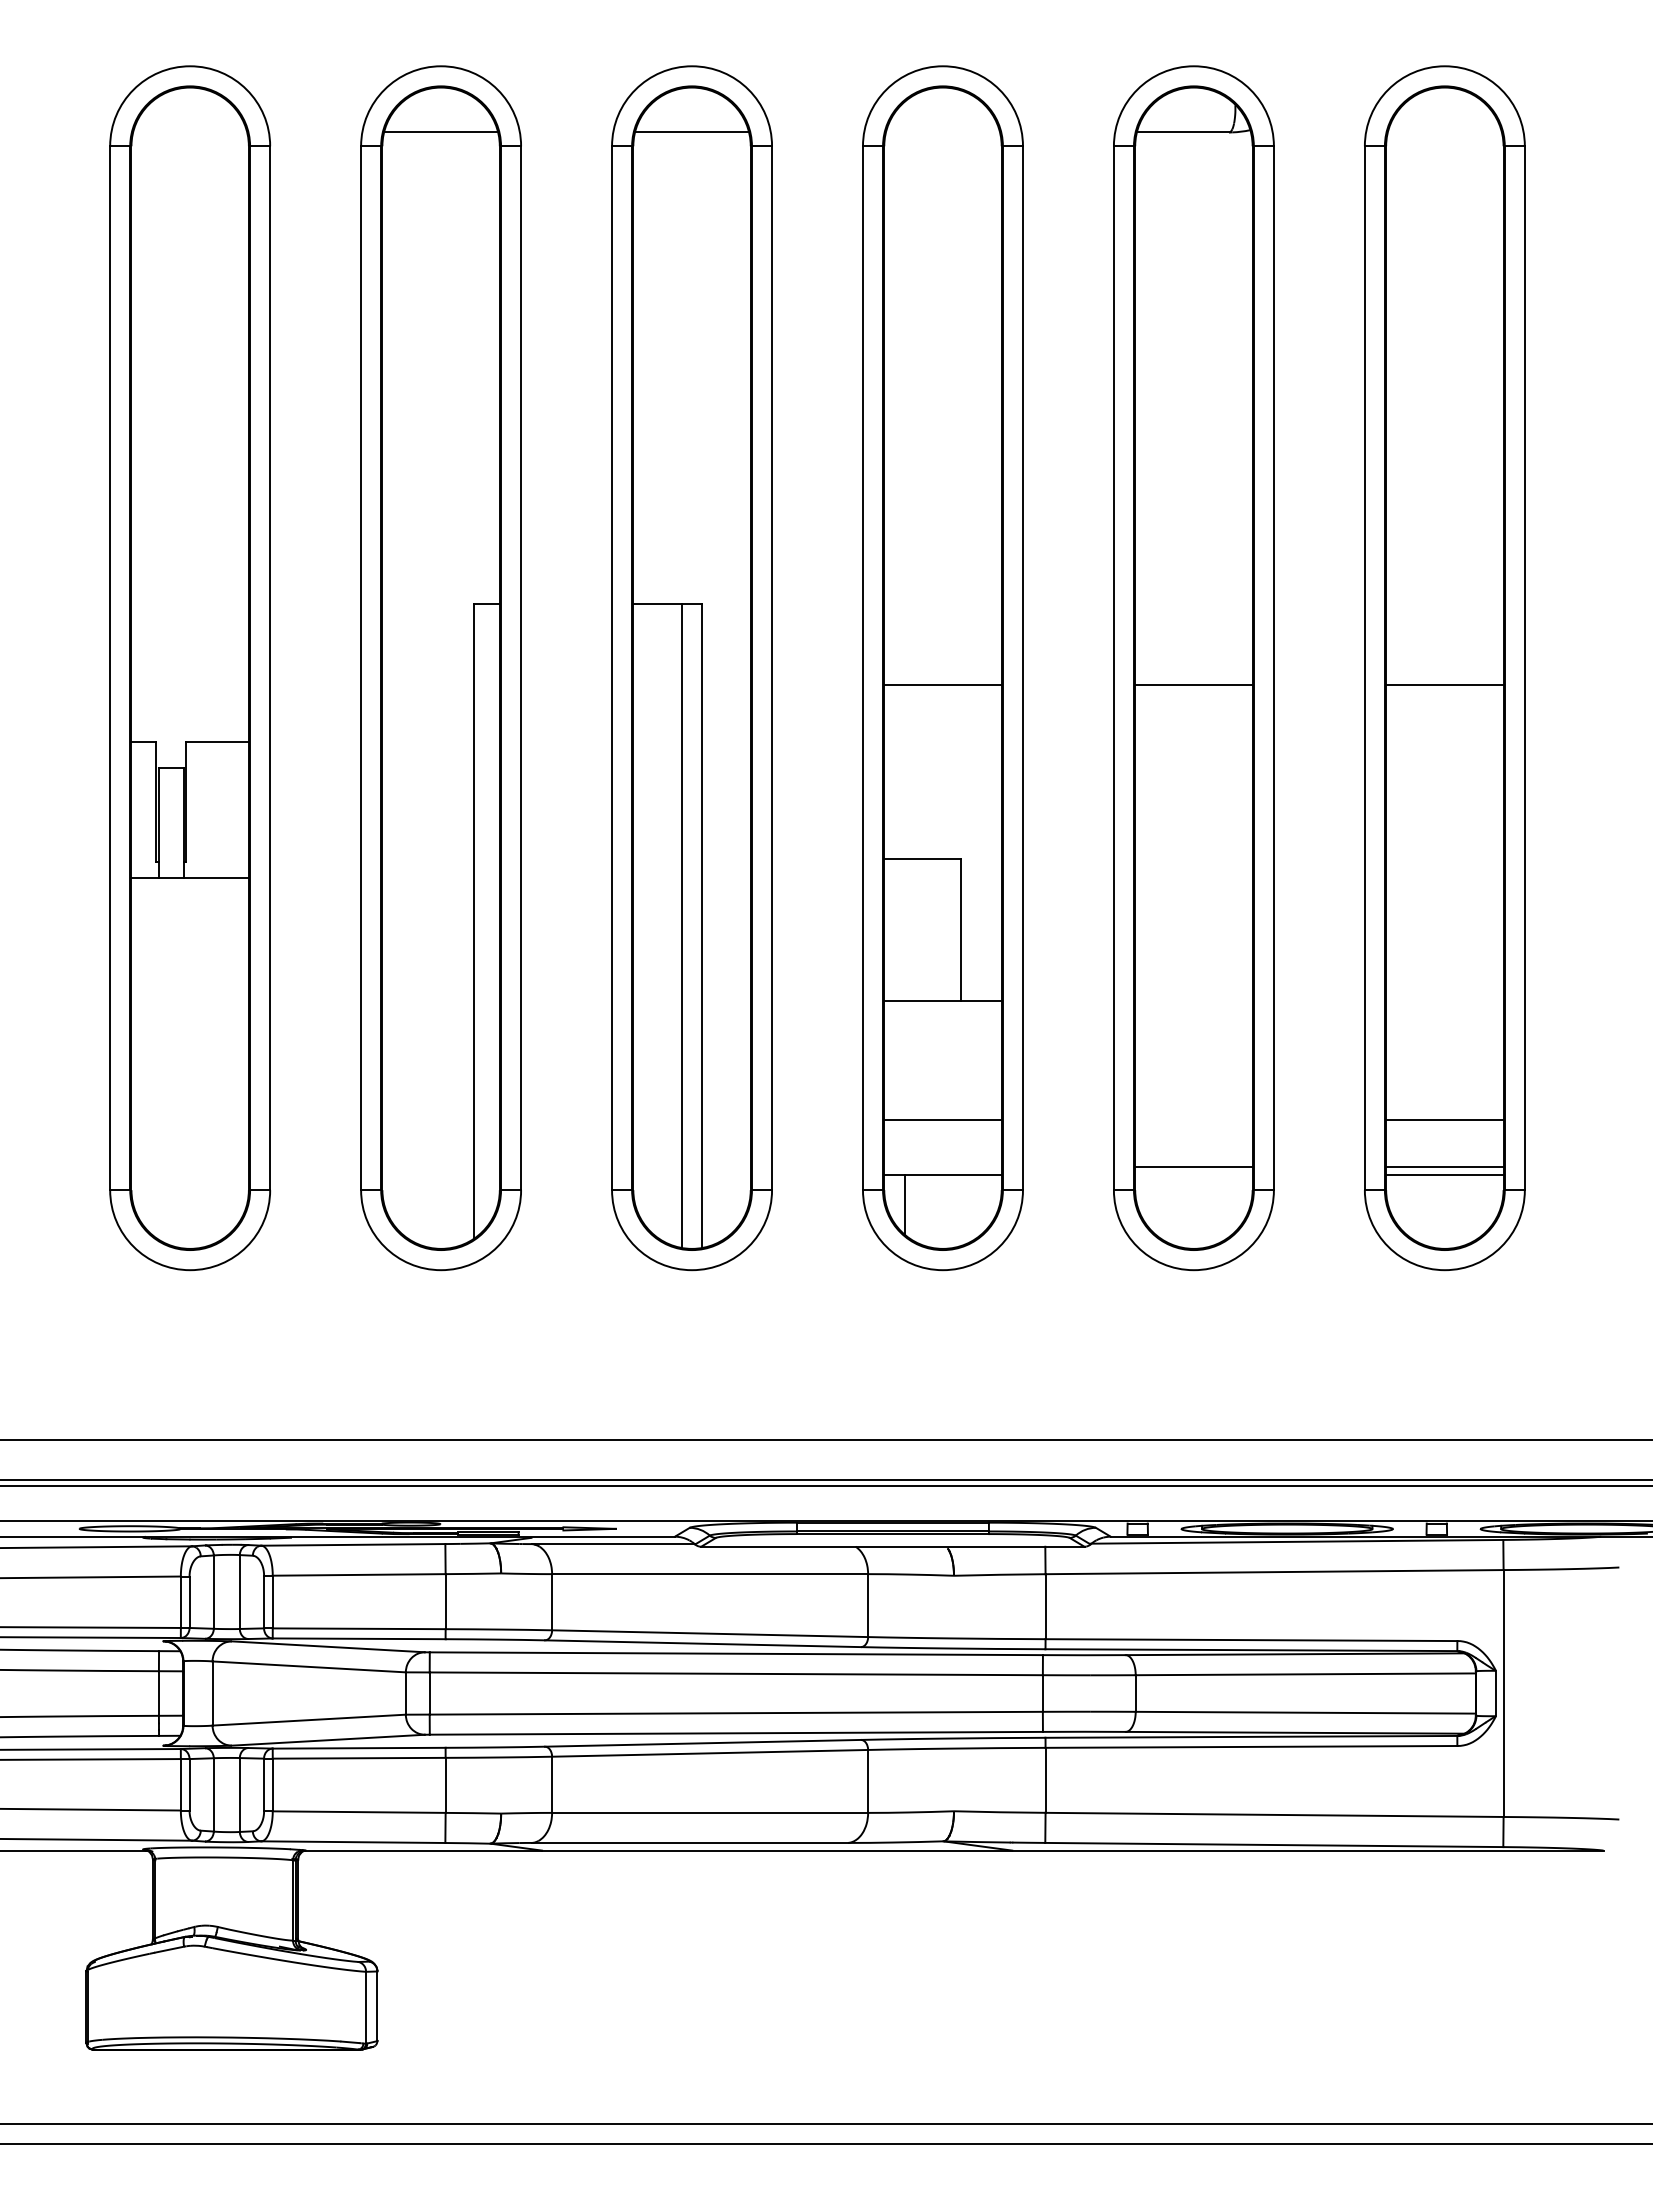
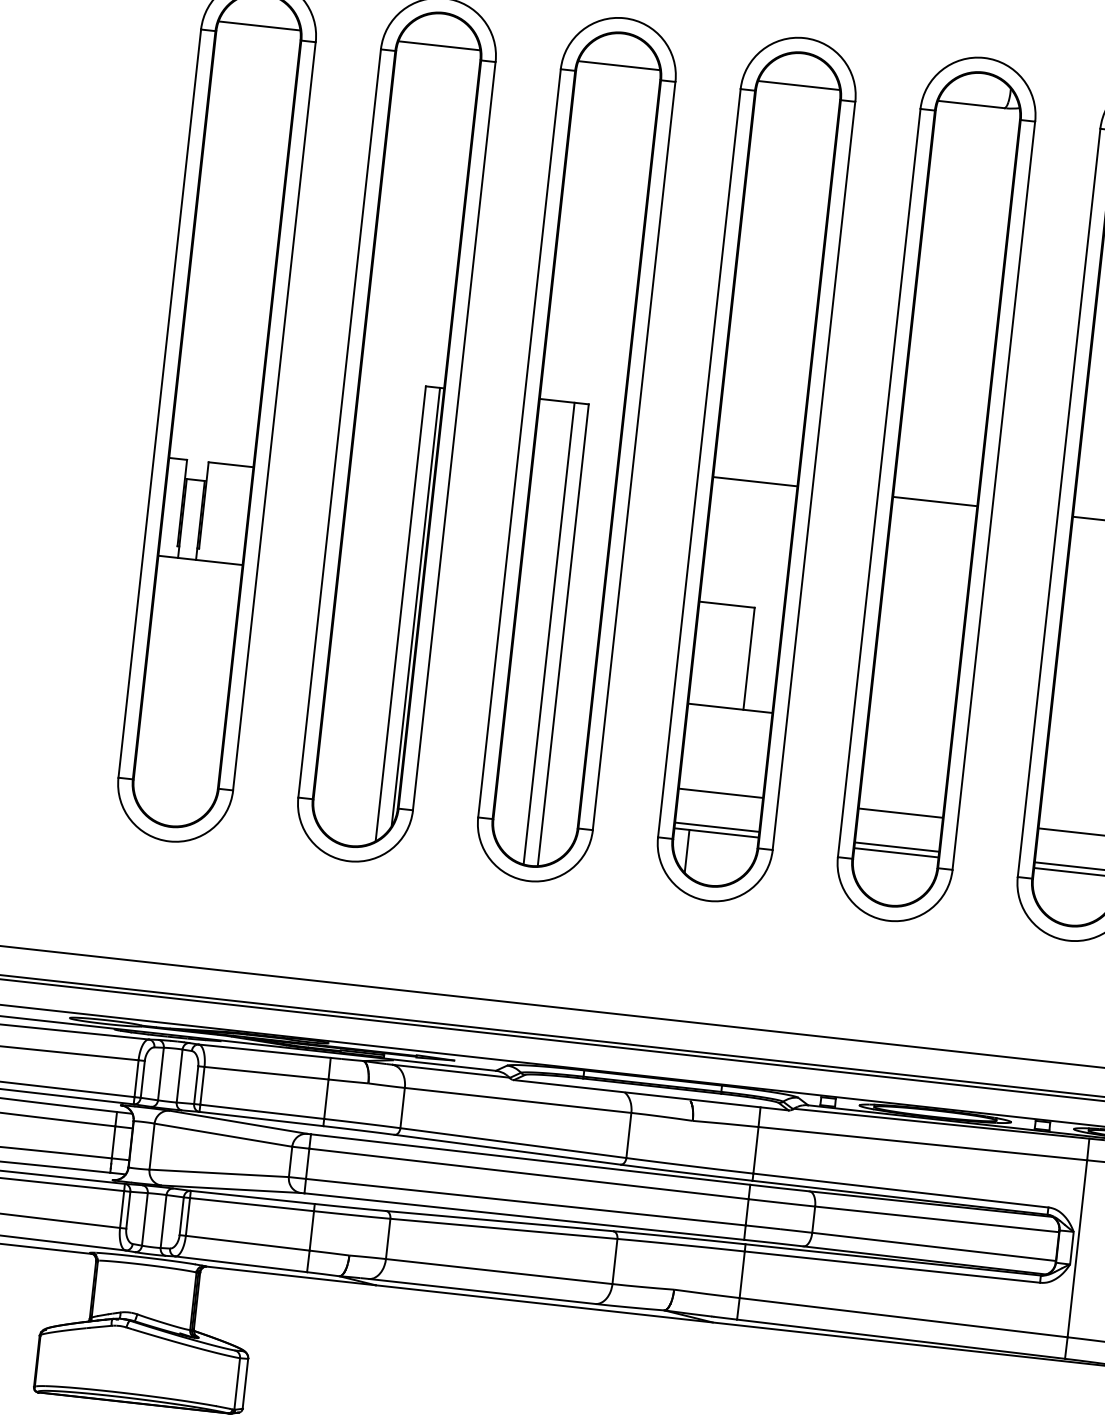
line: (189, 132) -> (259, 25), added
line: (942, 132) -> (798, 85), added
line: (494, 908) -> (416, 606), added
line: (1193, 1119) -> (900, 812), added
line: (942, 1167) -> (716, 827), added
line: (1193, 1175) -> (896, 852), added

